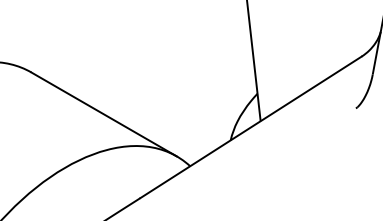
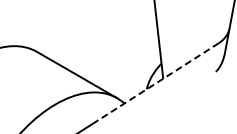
line: (250, 128) -> (157, 82), solid -> dashed

